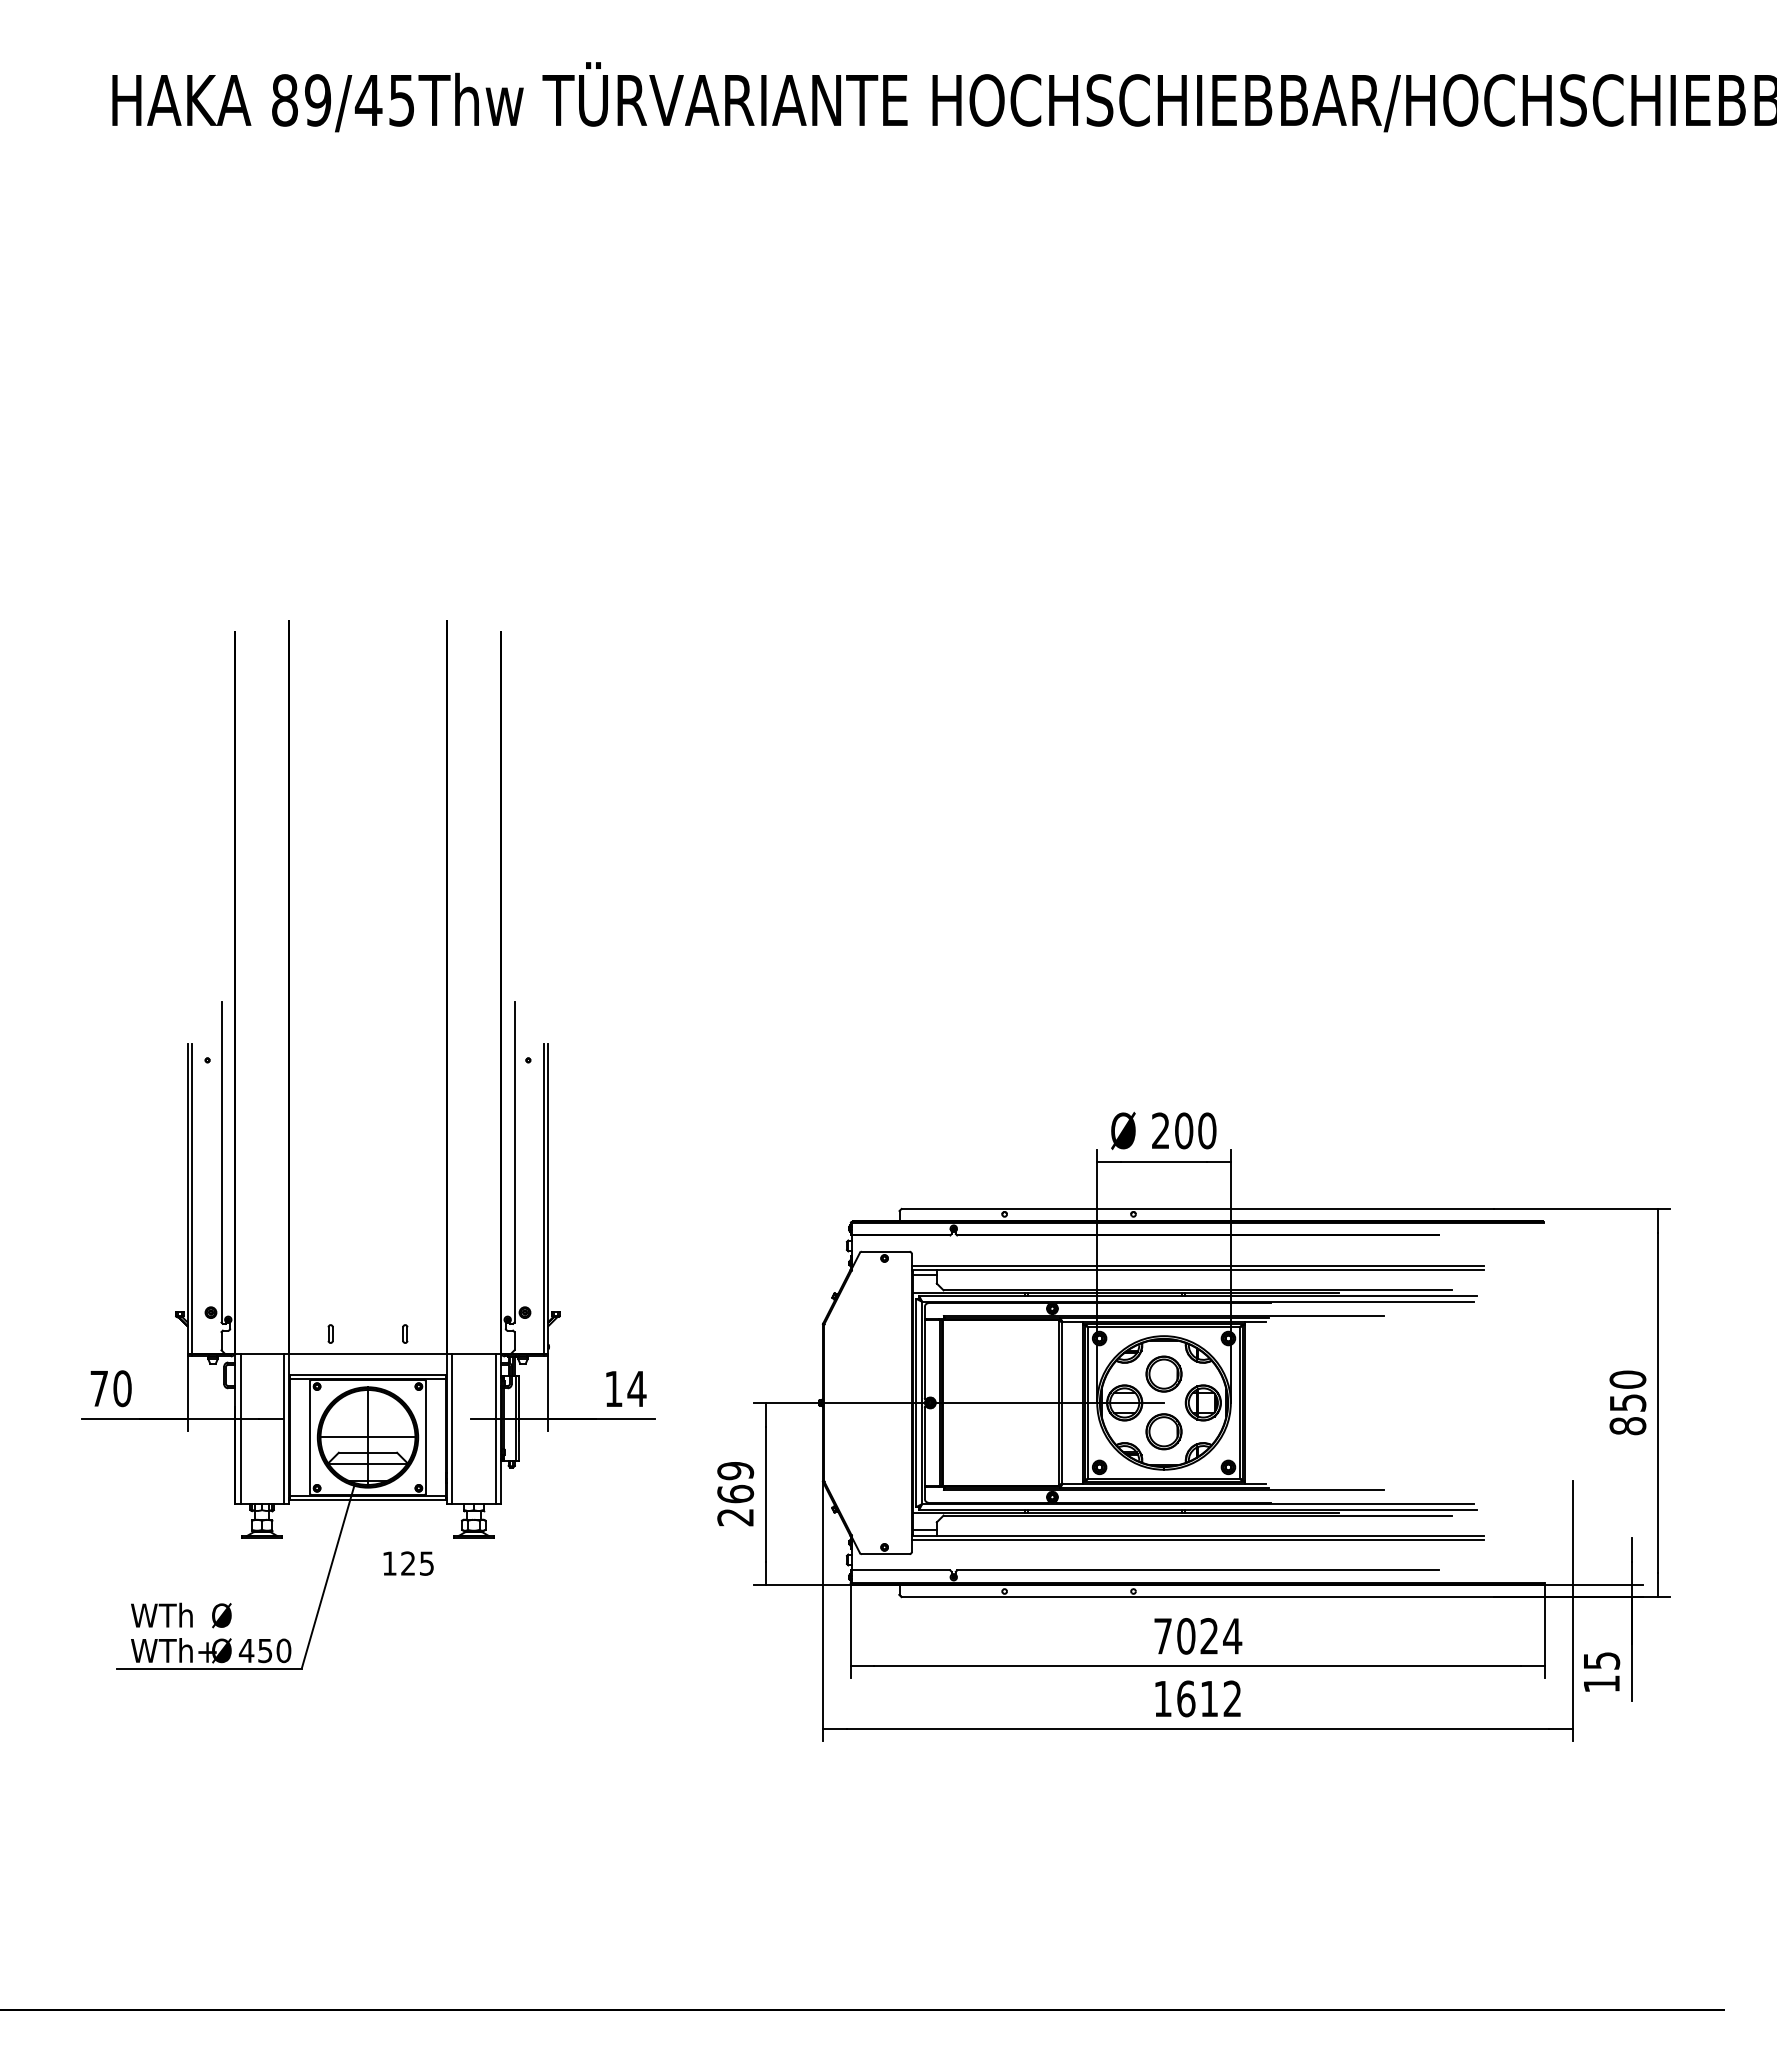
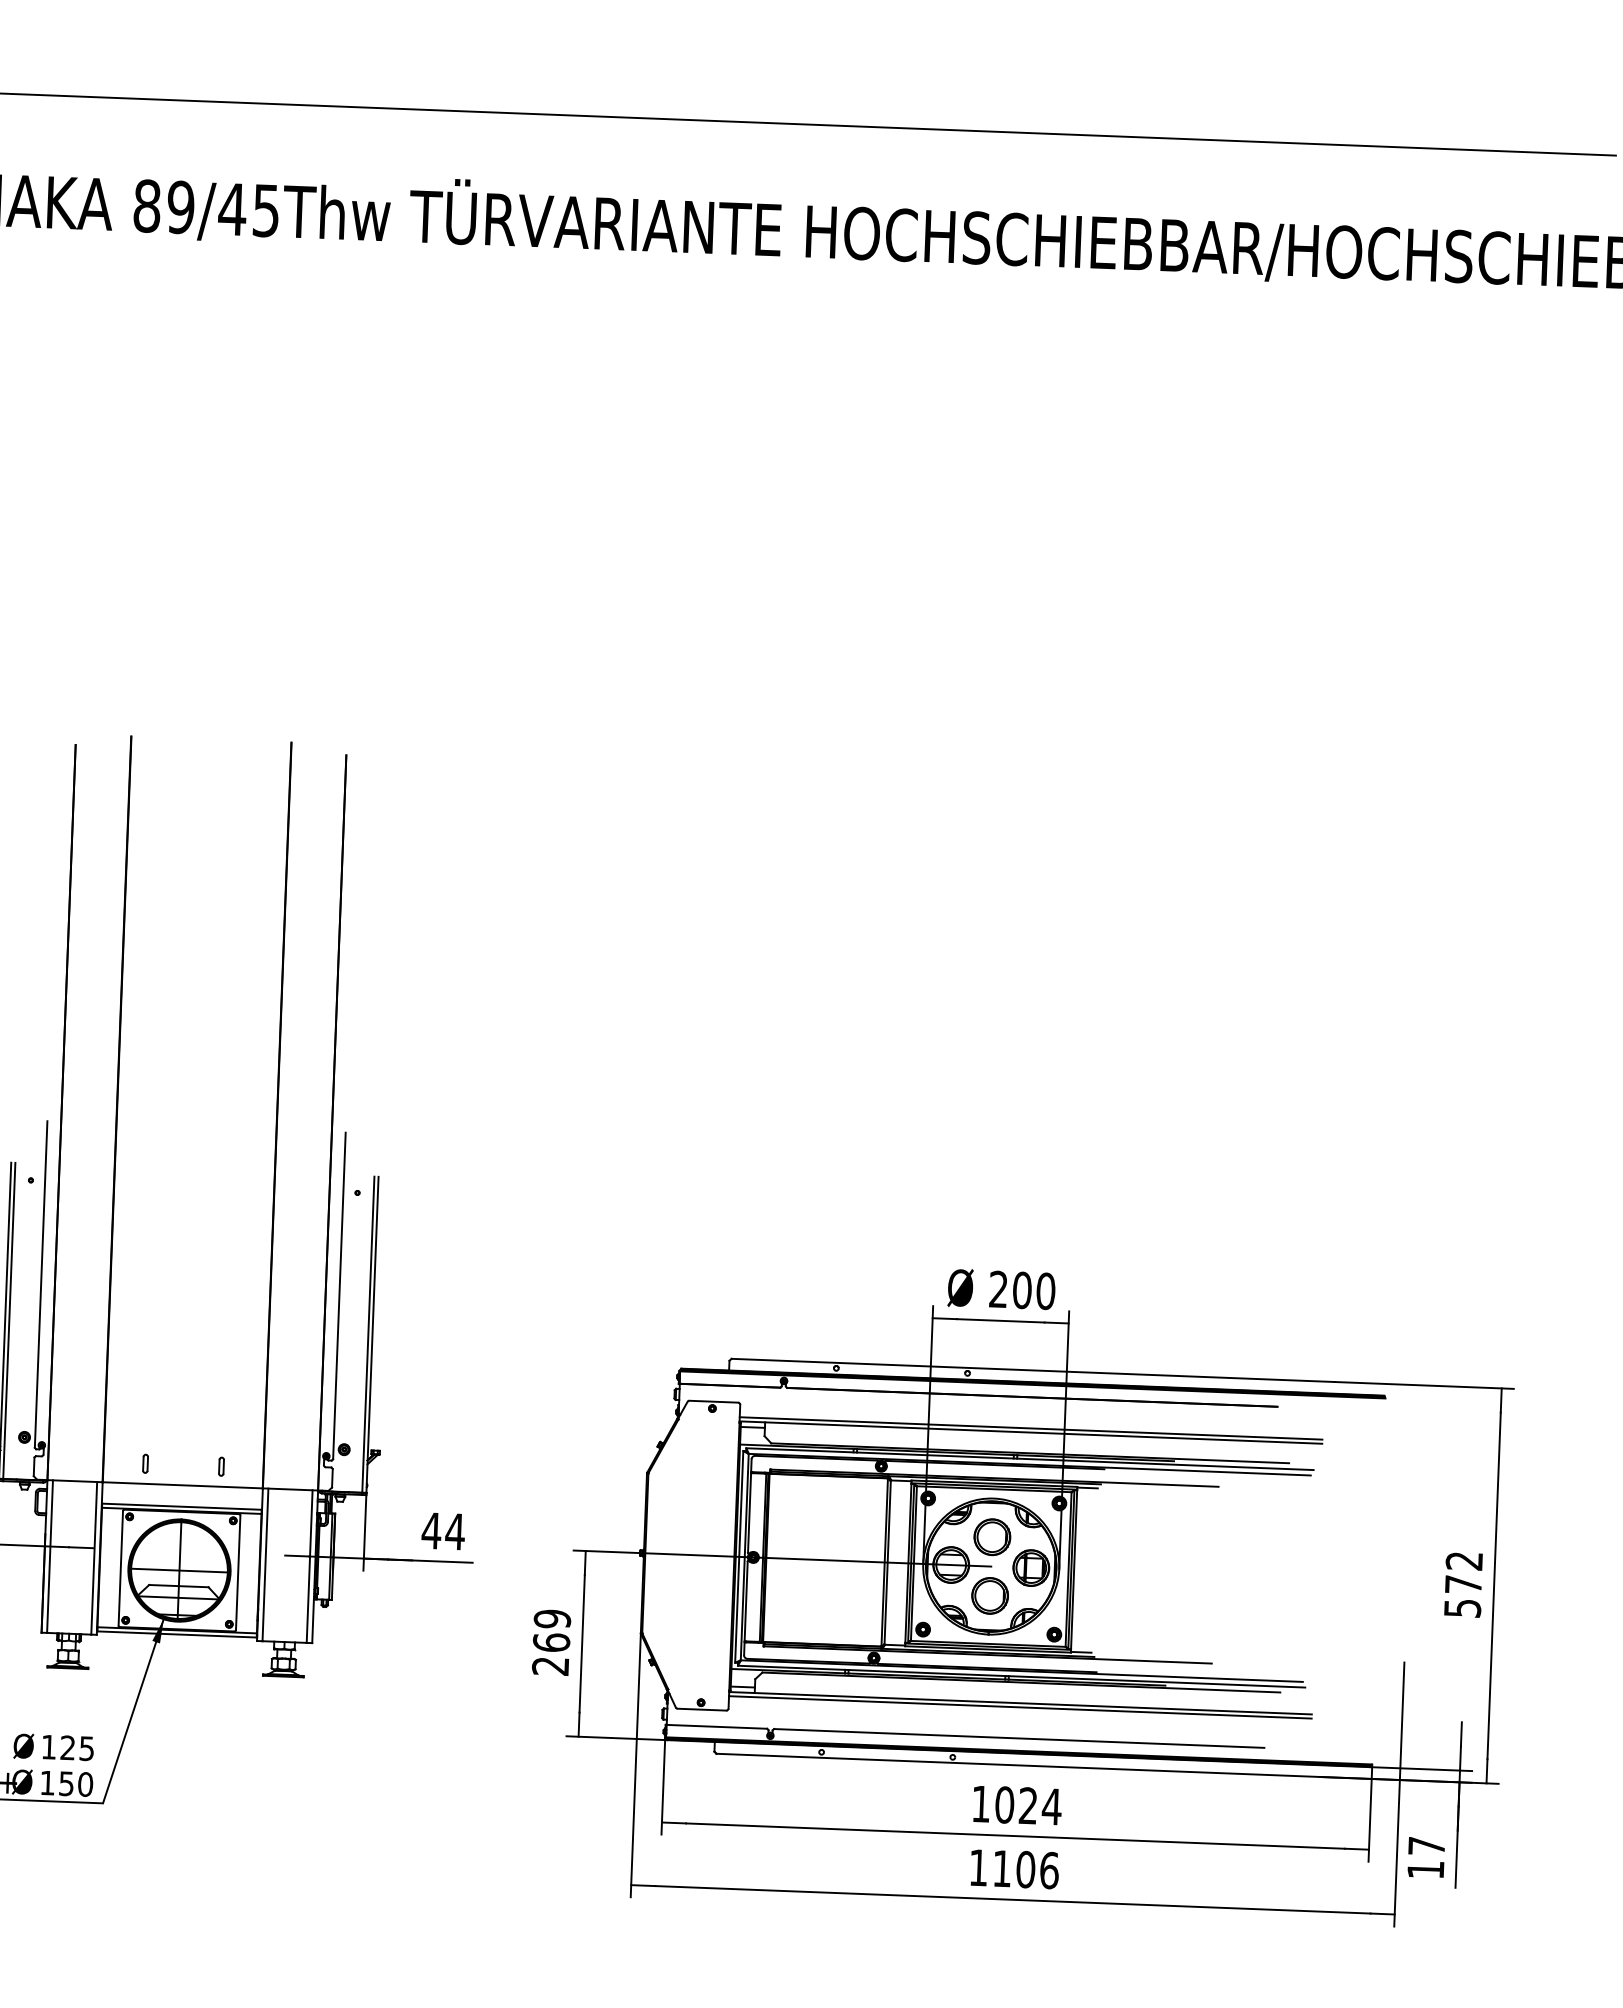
text: (613, 1388) -> (431, 1530), 14 -> 44
text: (1627, 1402) -> (1463, 1584), 850 -> 572
fill: (349, 1497) -> (158, 1630), added
text: (408, 1563) -> (68, 1747), moved
text: (1162, 1636) -> (980, 1804), 7024 -> 1024
text: (246, 1650) -> (47, 1782), 450 -> 150
text: (1602, 1660) -> (1427, 1845), 15 -> 17
text: (1209, 1698) -> (1025, 1869), 1612 -> 1106

